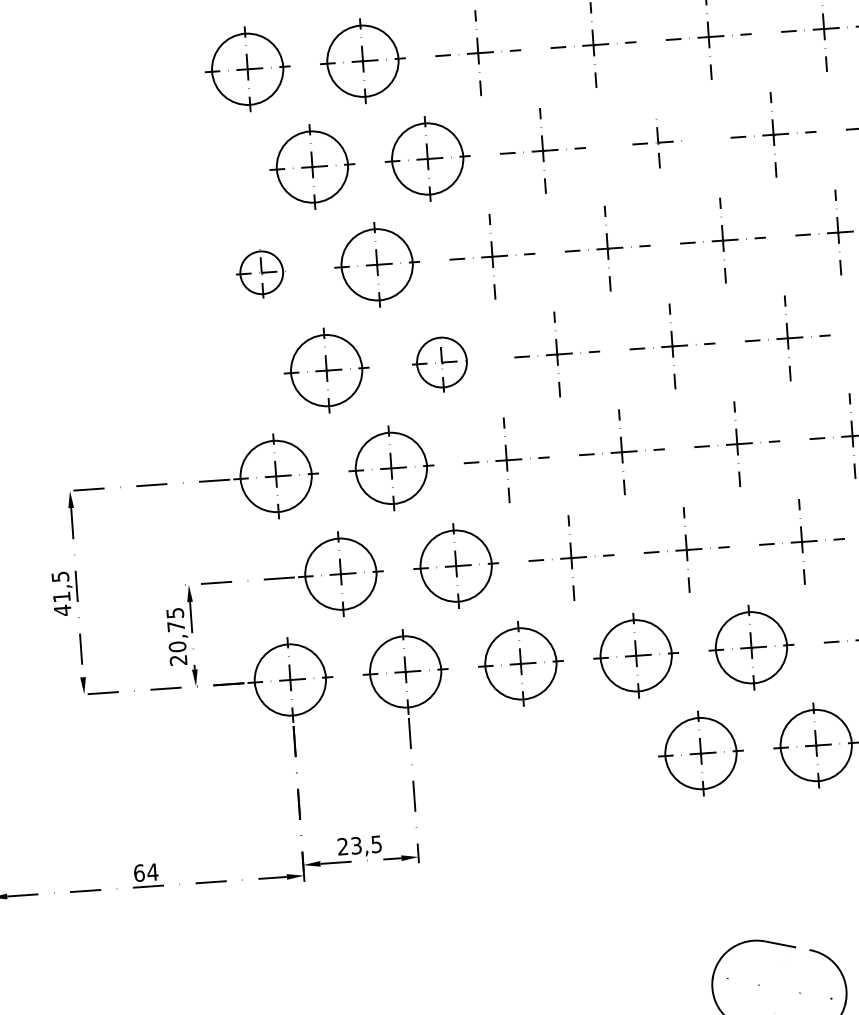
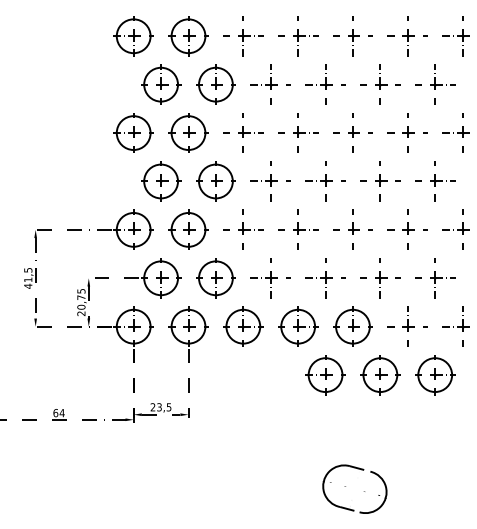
part: (658, 142) -> (325, 84), size x1.67
part: (261, 271) -> (133, 132), size x1.67
part: (441, 362) -> (215, 181), size x1.43

